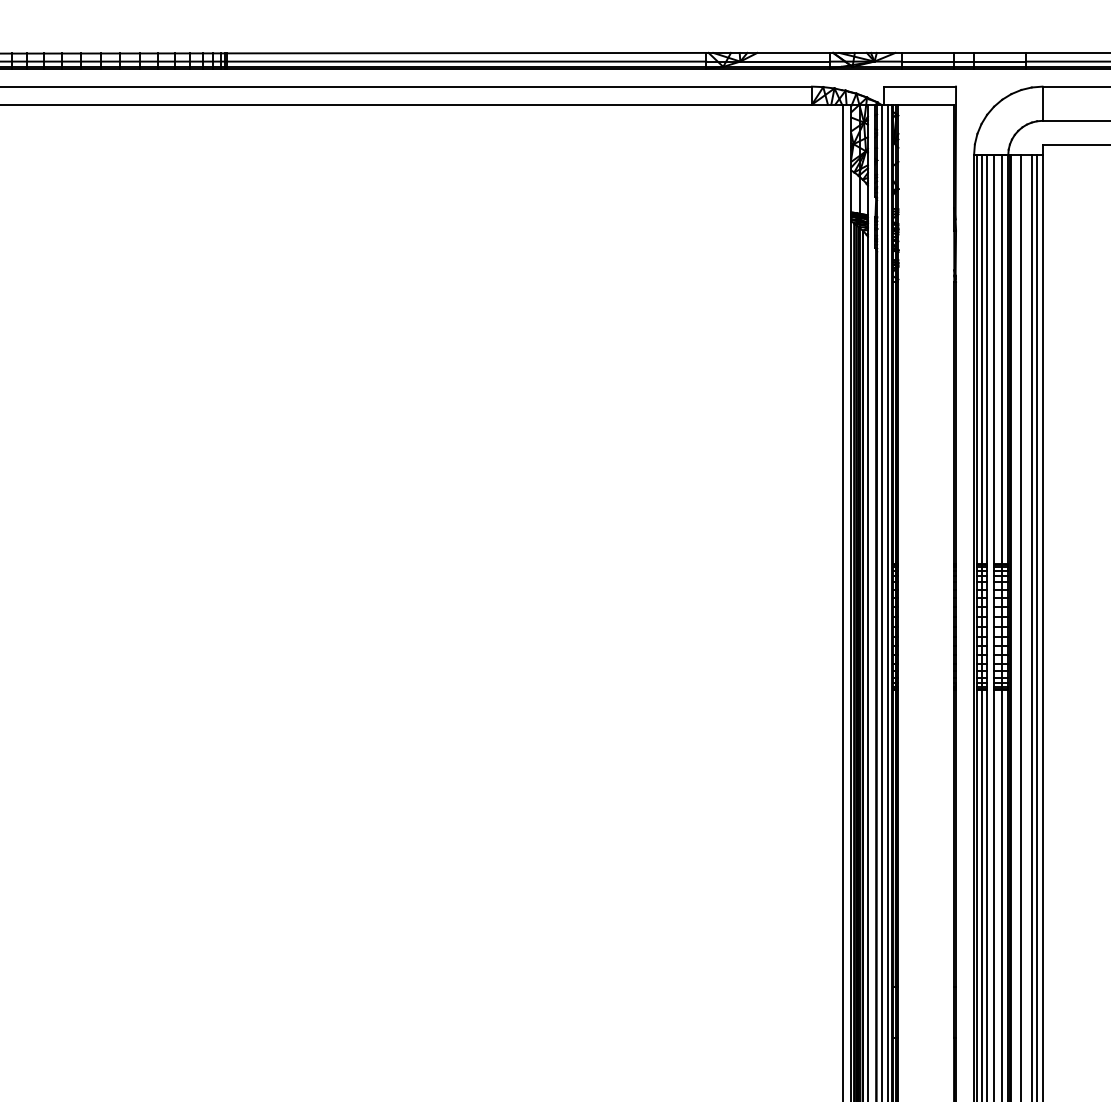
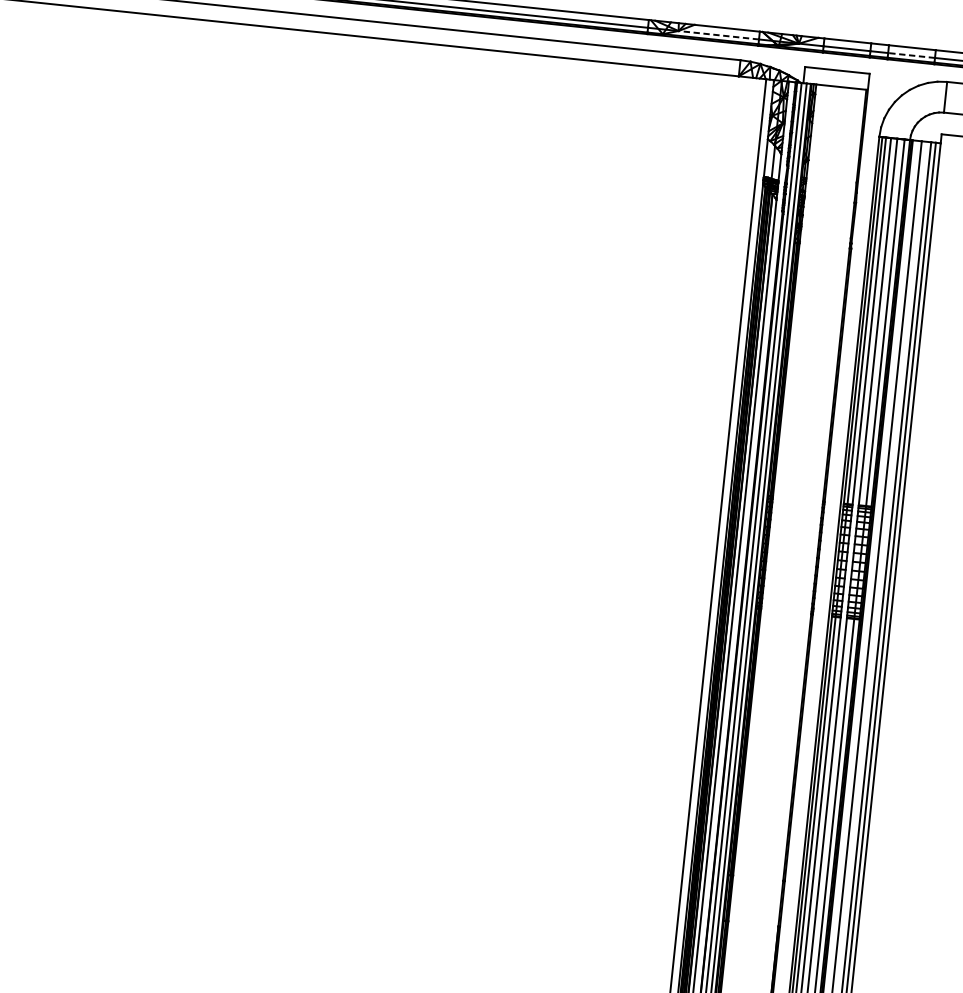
line: (785, 61) -> (719, 35), solid -> dashed
line: (999, 61) -> (910, 55), solid -> dashed

